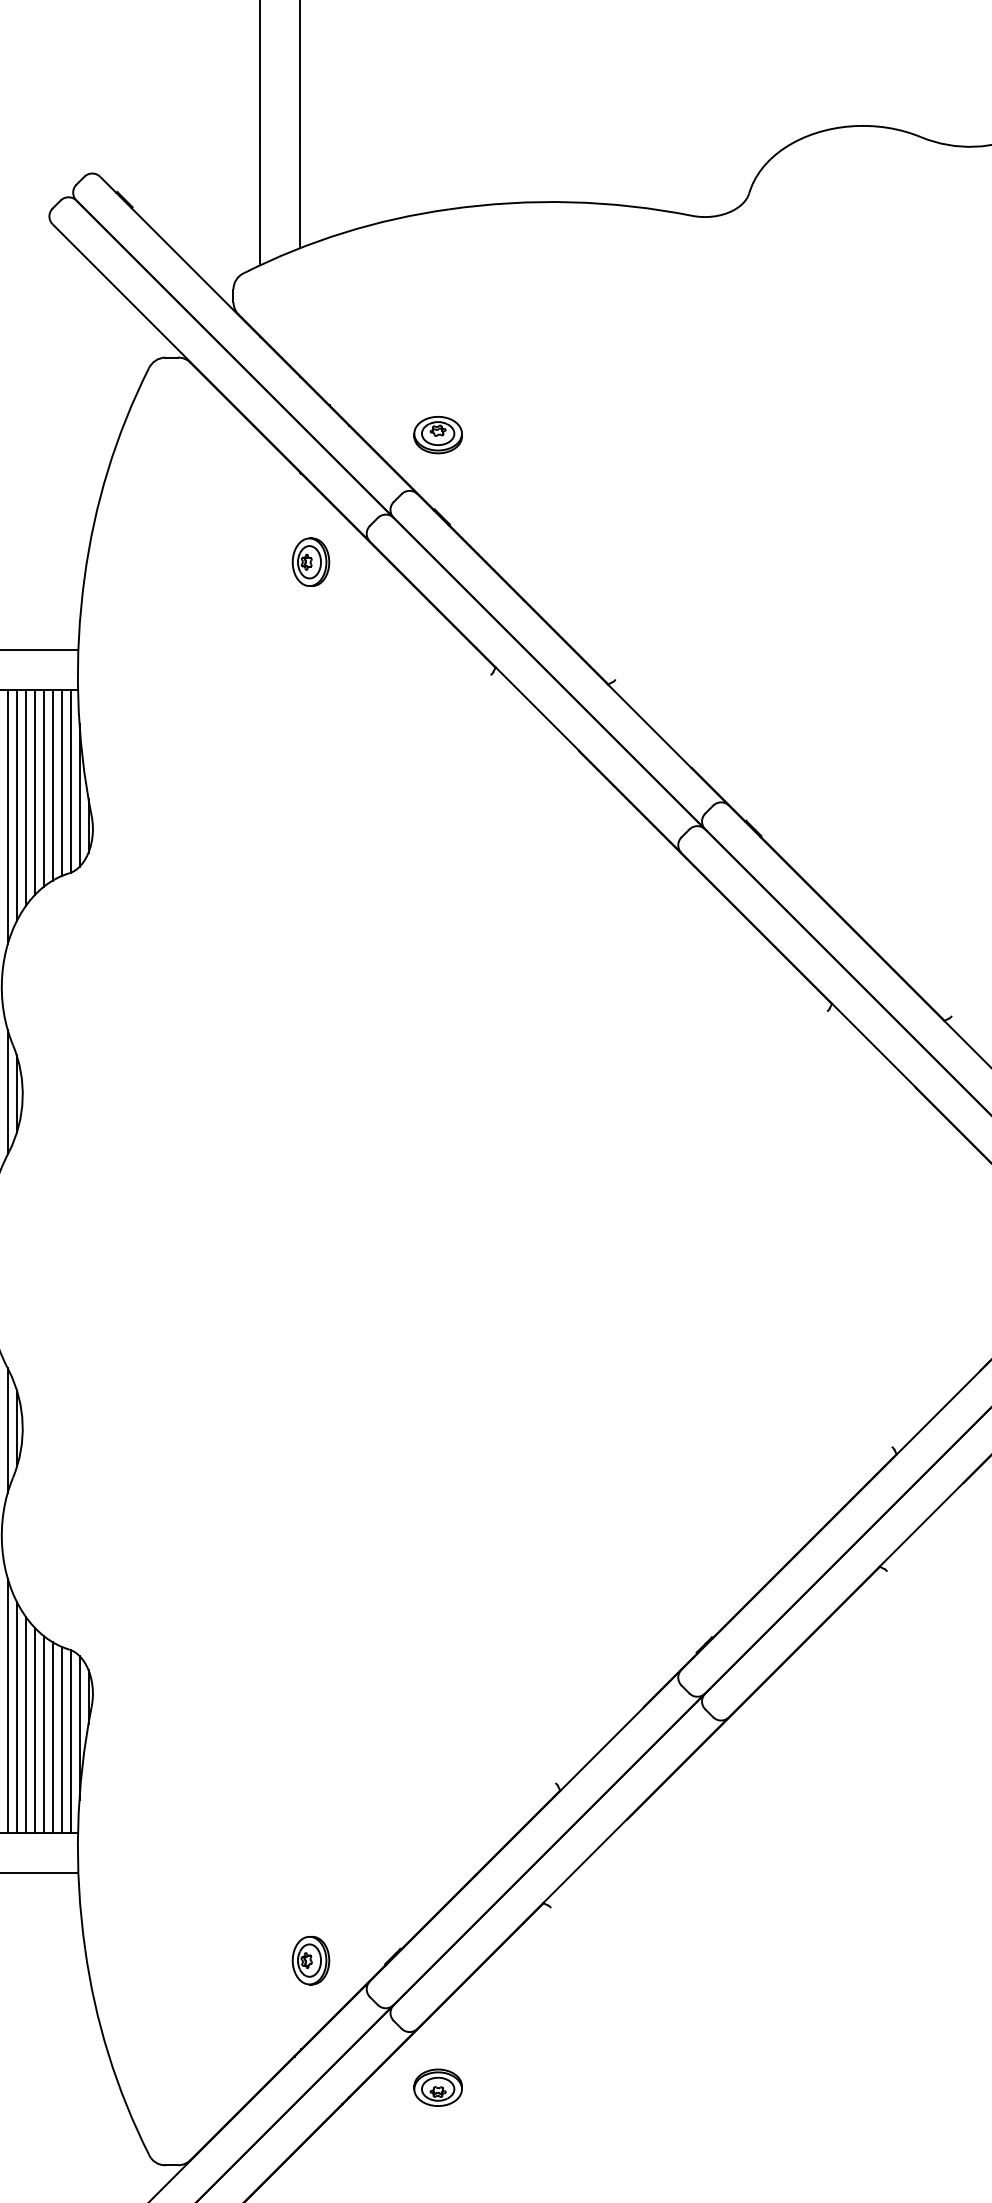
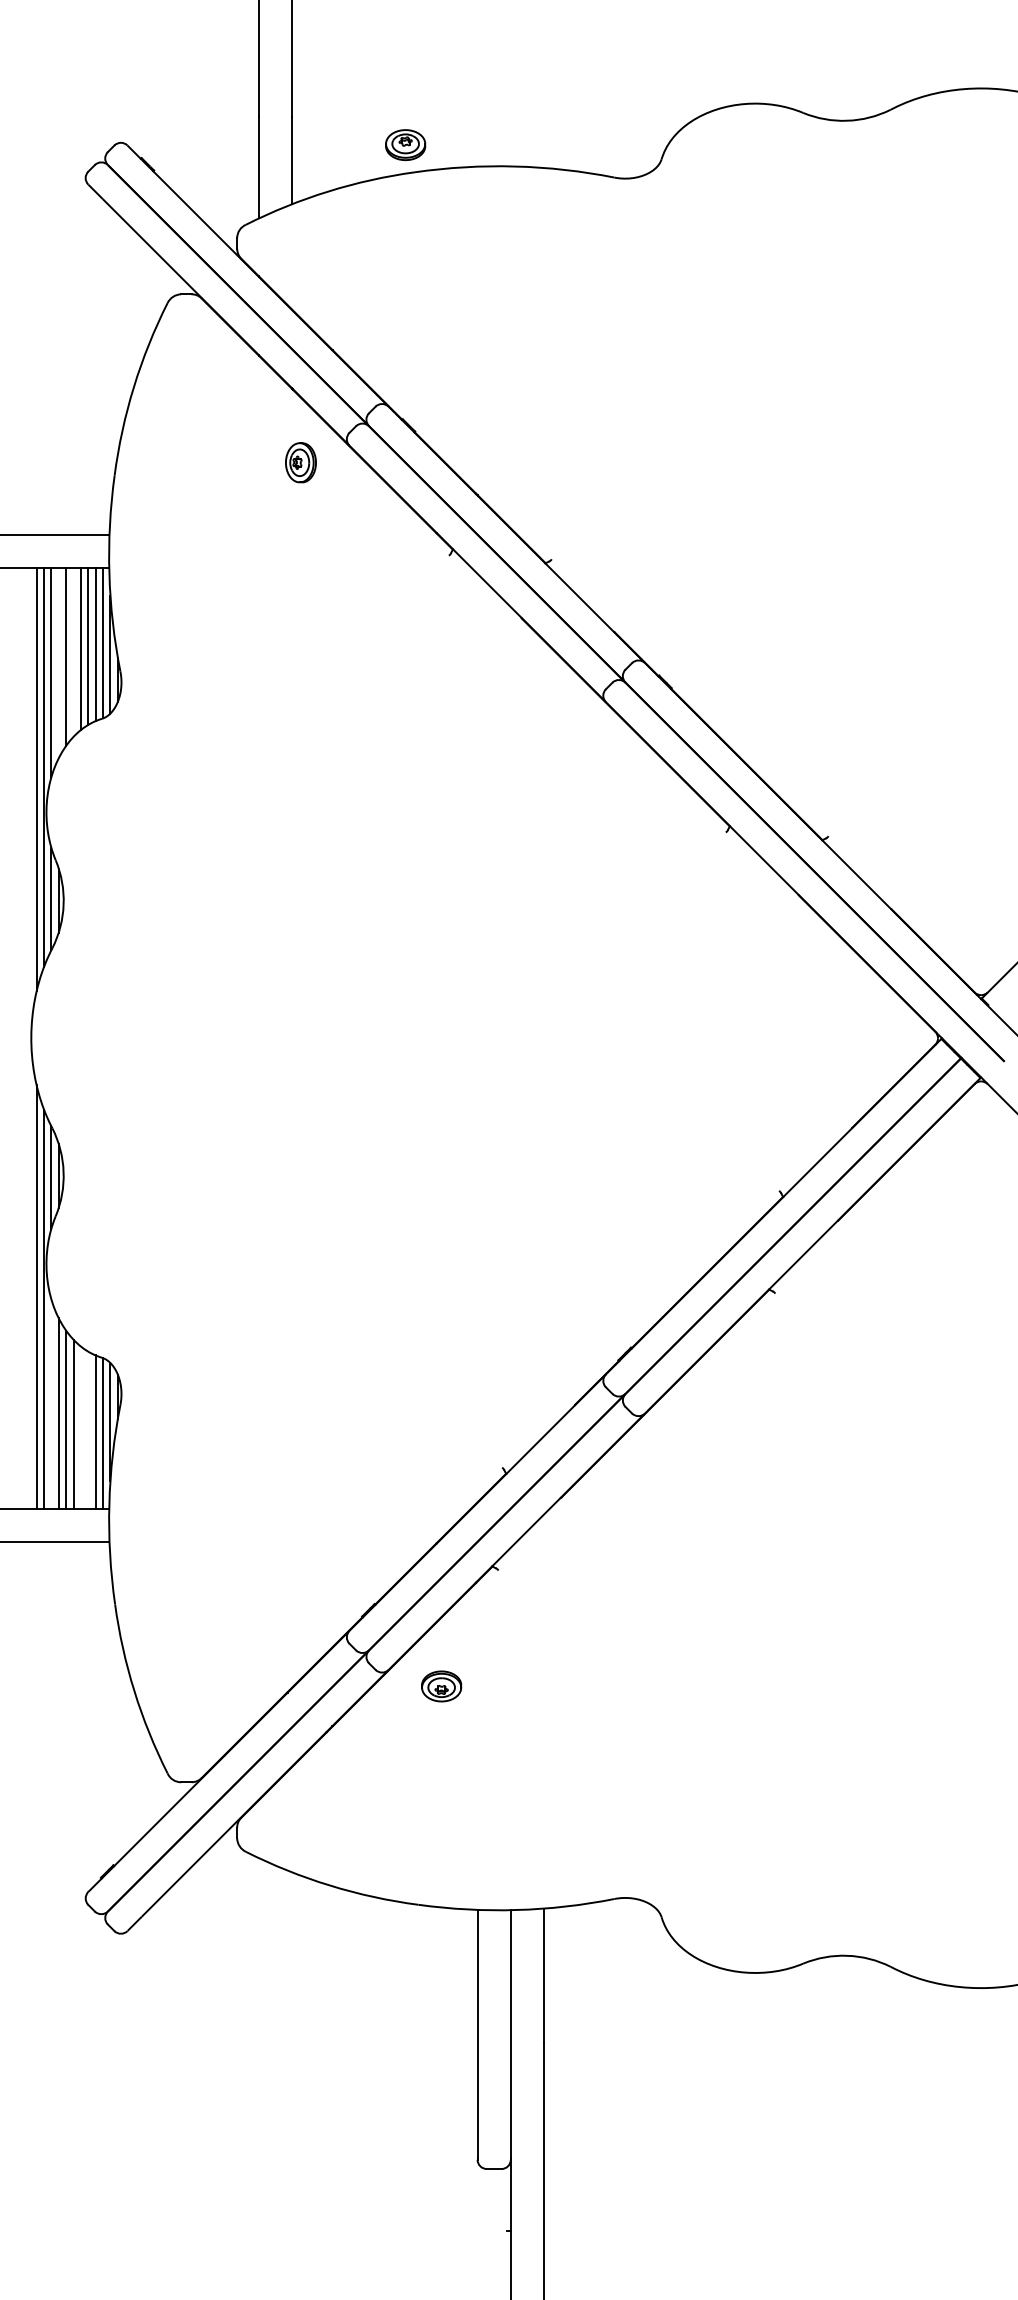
part: (437, 435) -> (405, 145), moved
line: (34, 791) -> (73, 651), removed
line: (16, 804) -> (58, 662), removed
line: (7, 1705) -> (51, 1403), removed
line: (43, 1734) -> (80, 1427), removed
line: (52, 1736) -> (88, 1429), removed
part: (310, 1960) -> (300, 1613), removed
part: (437, 2087) -> (441, 1686), moved

